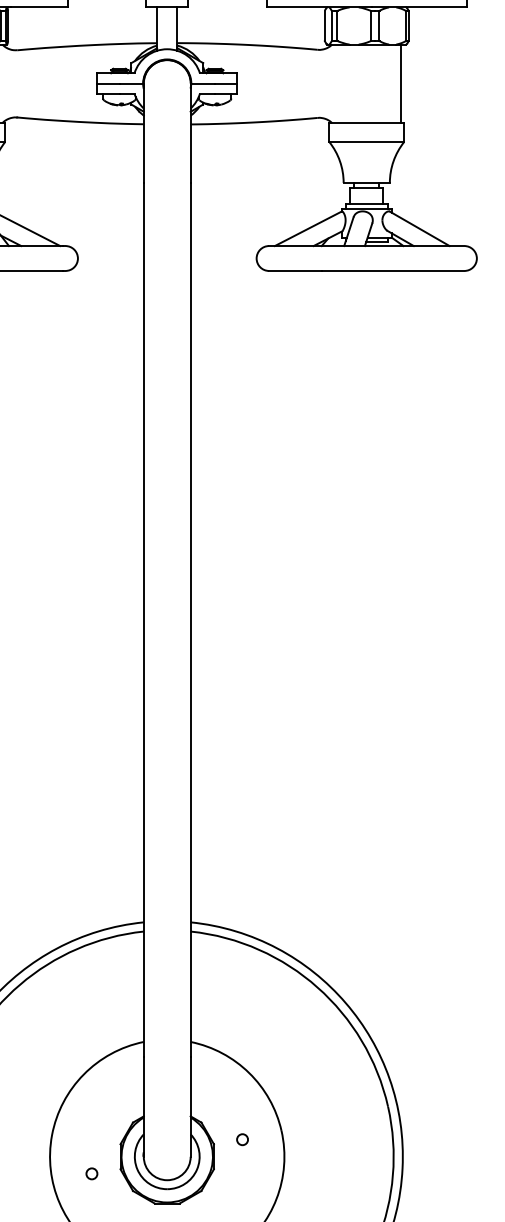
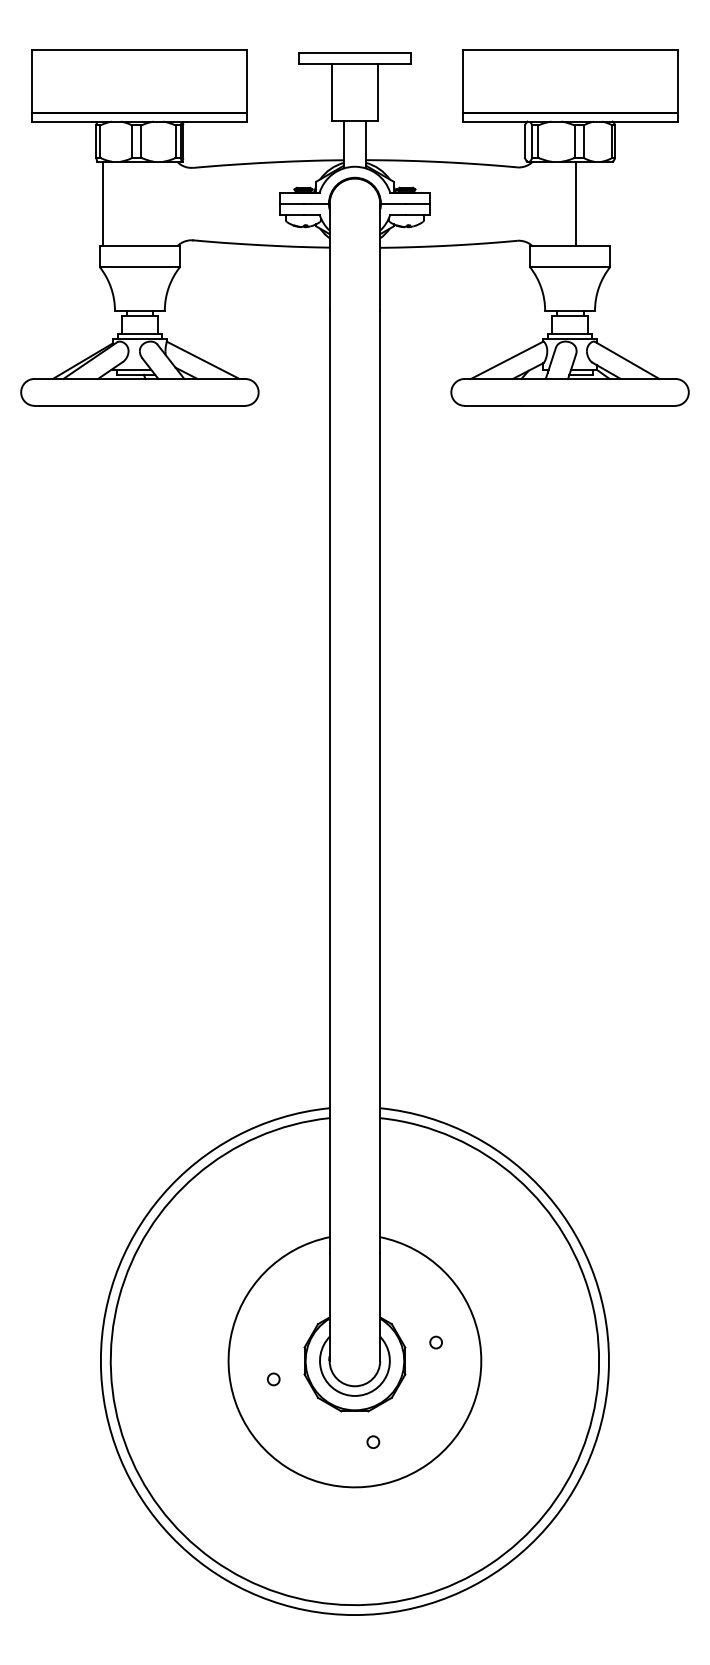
line: (401, 83) -> (576, 203), moved

